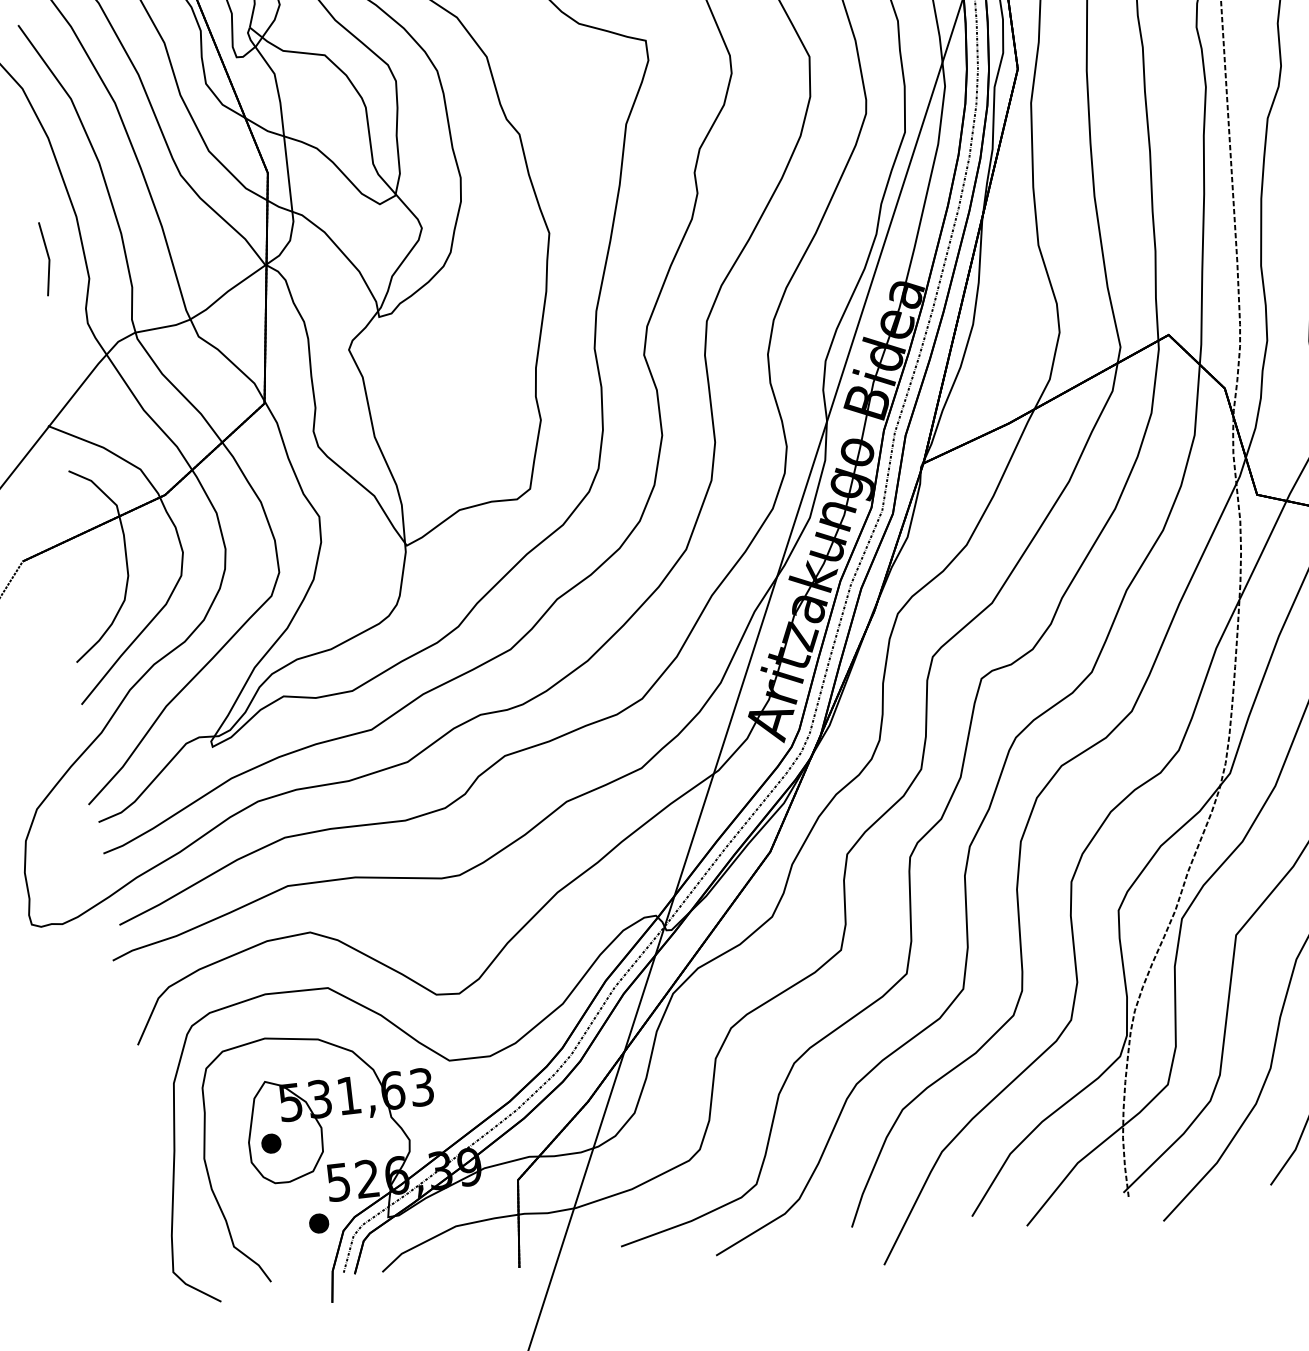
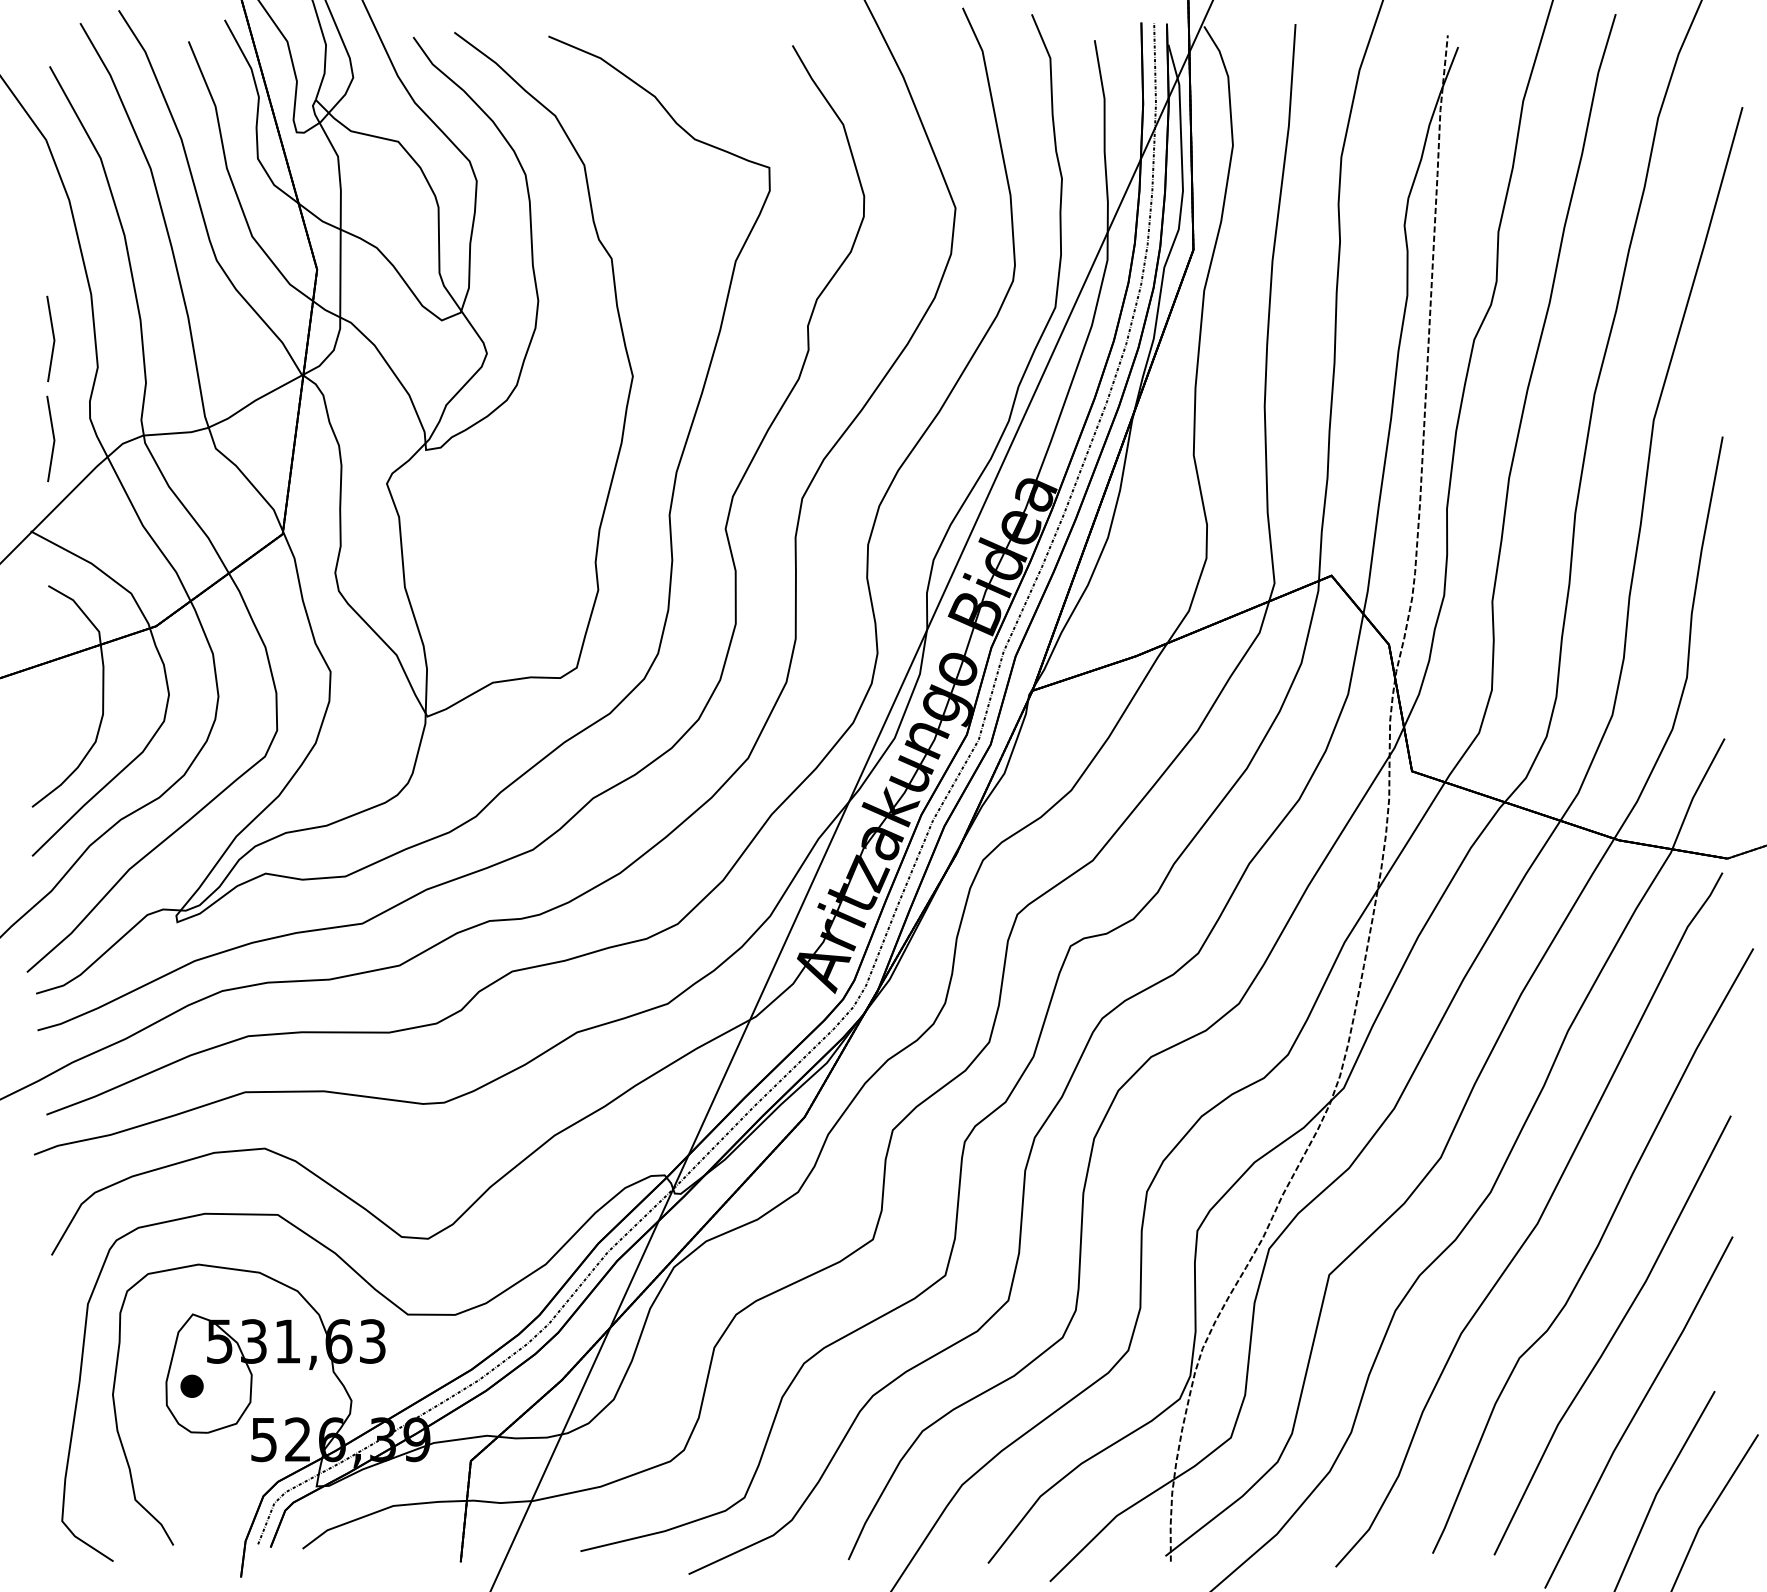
line: (57, 342) -> (52, 436), added
part: (318, 1223) -> (235, 1484), removed

